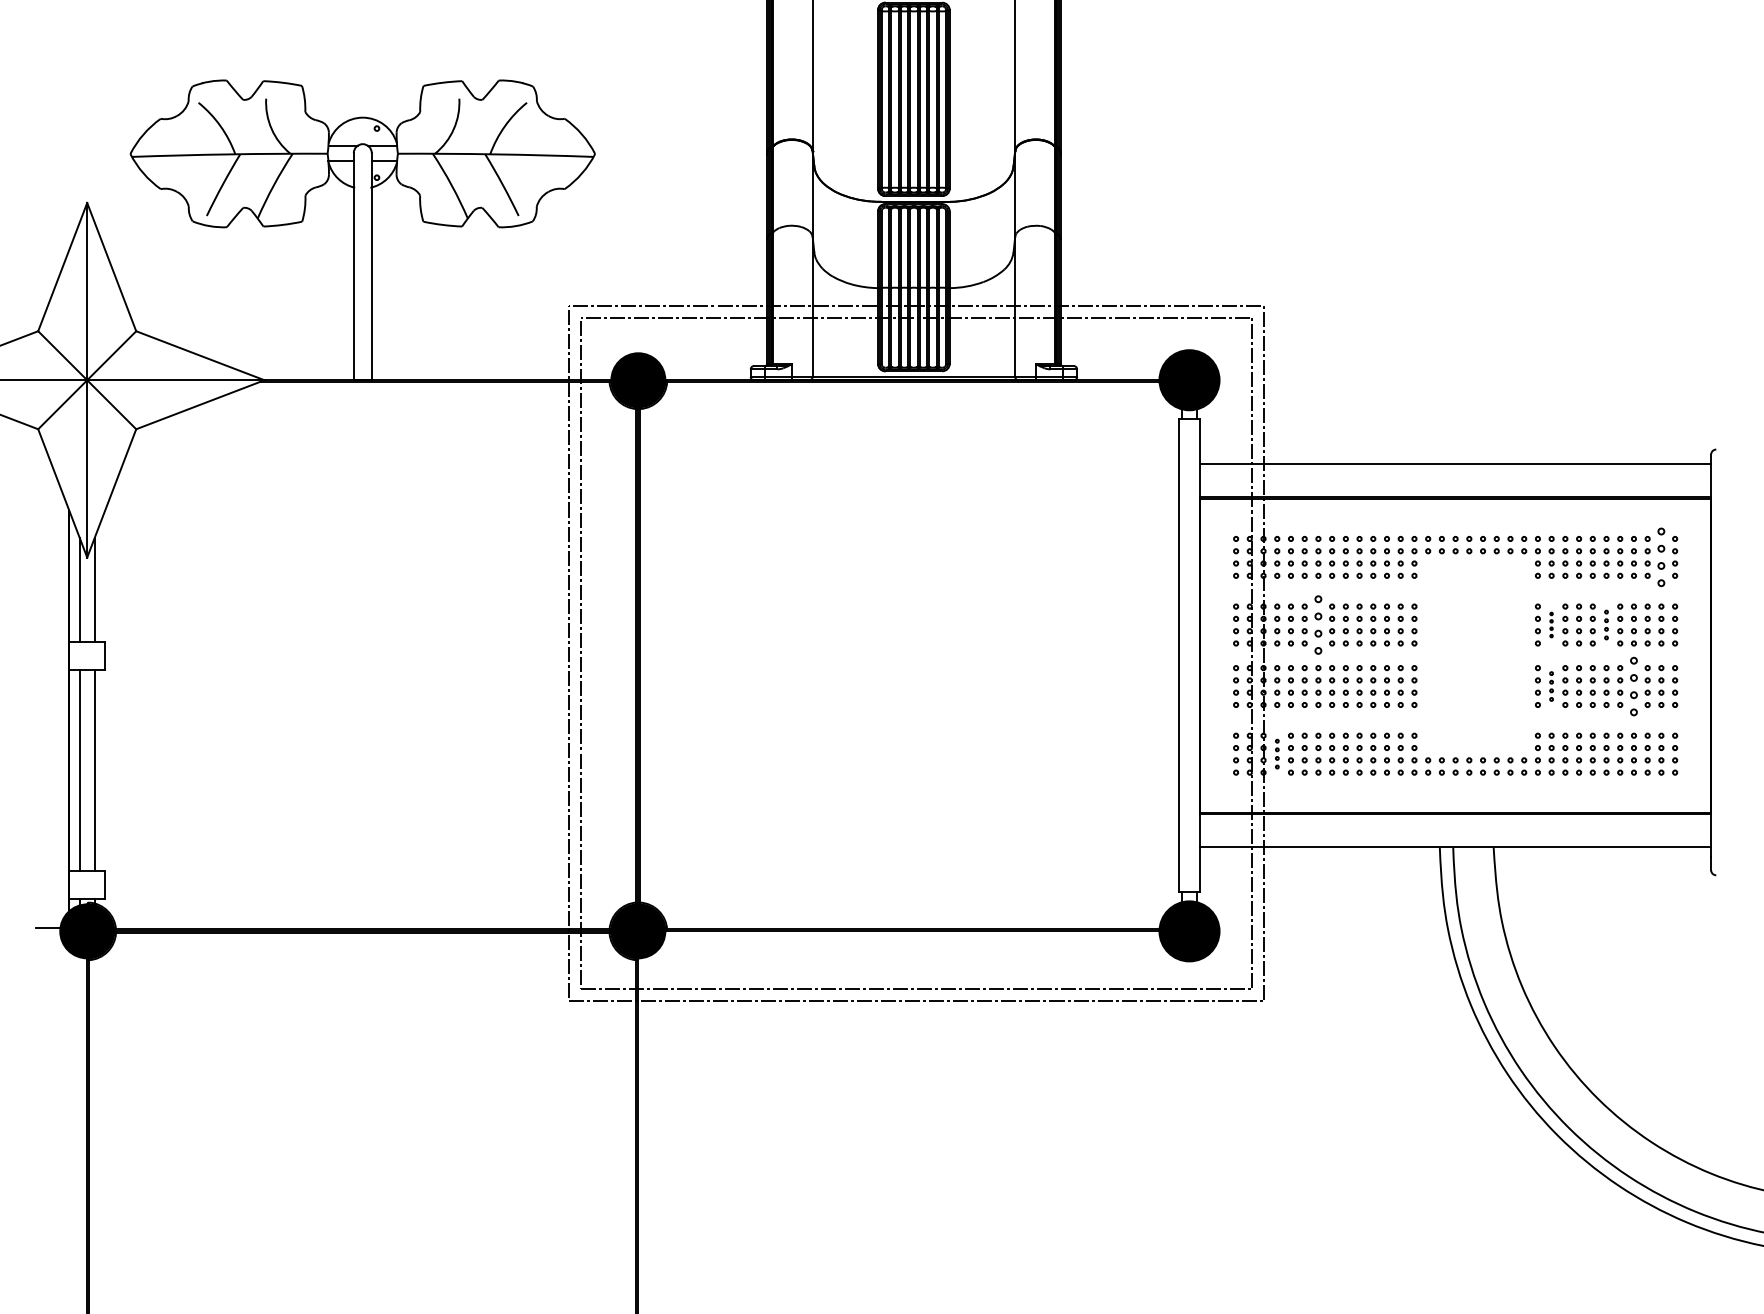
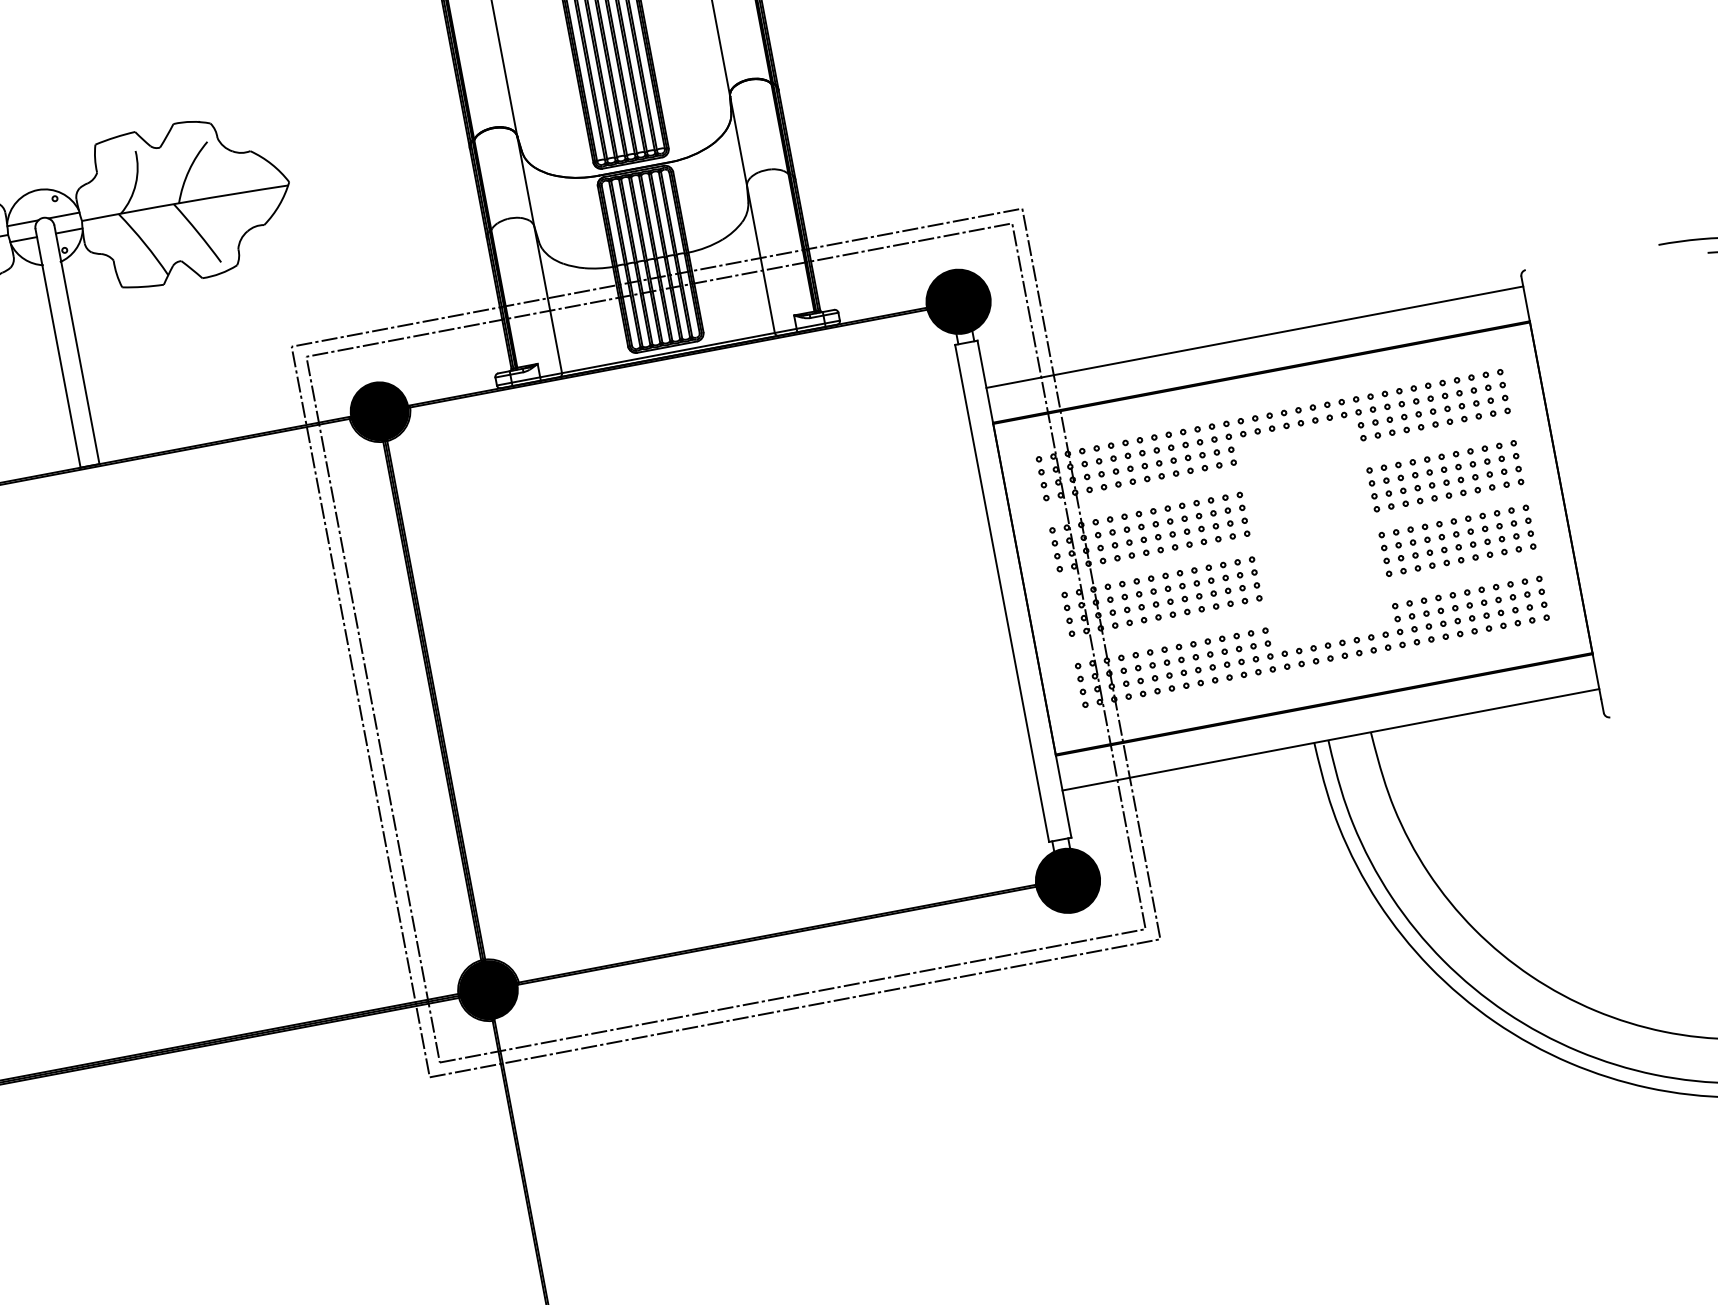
part: (1661, 557) -> (1489, 394), size x0.71
part: (1318, 624) -> (1142, 532), size x0.71
part: (1551, 624) -> (1387, 486), size x1.67
part: (1606, 624) -> (1445, 475), size x1.43
part: (1551, 686) -> (1399, 551), size x1.43
part: (1633, 686) -> (1485, 535), size x0.71
part: (1277, 753) -> (1125, 676), size x1.43

